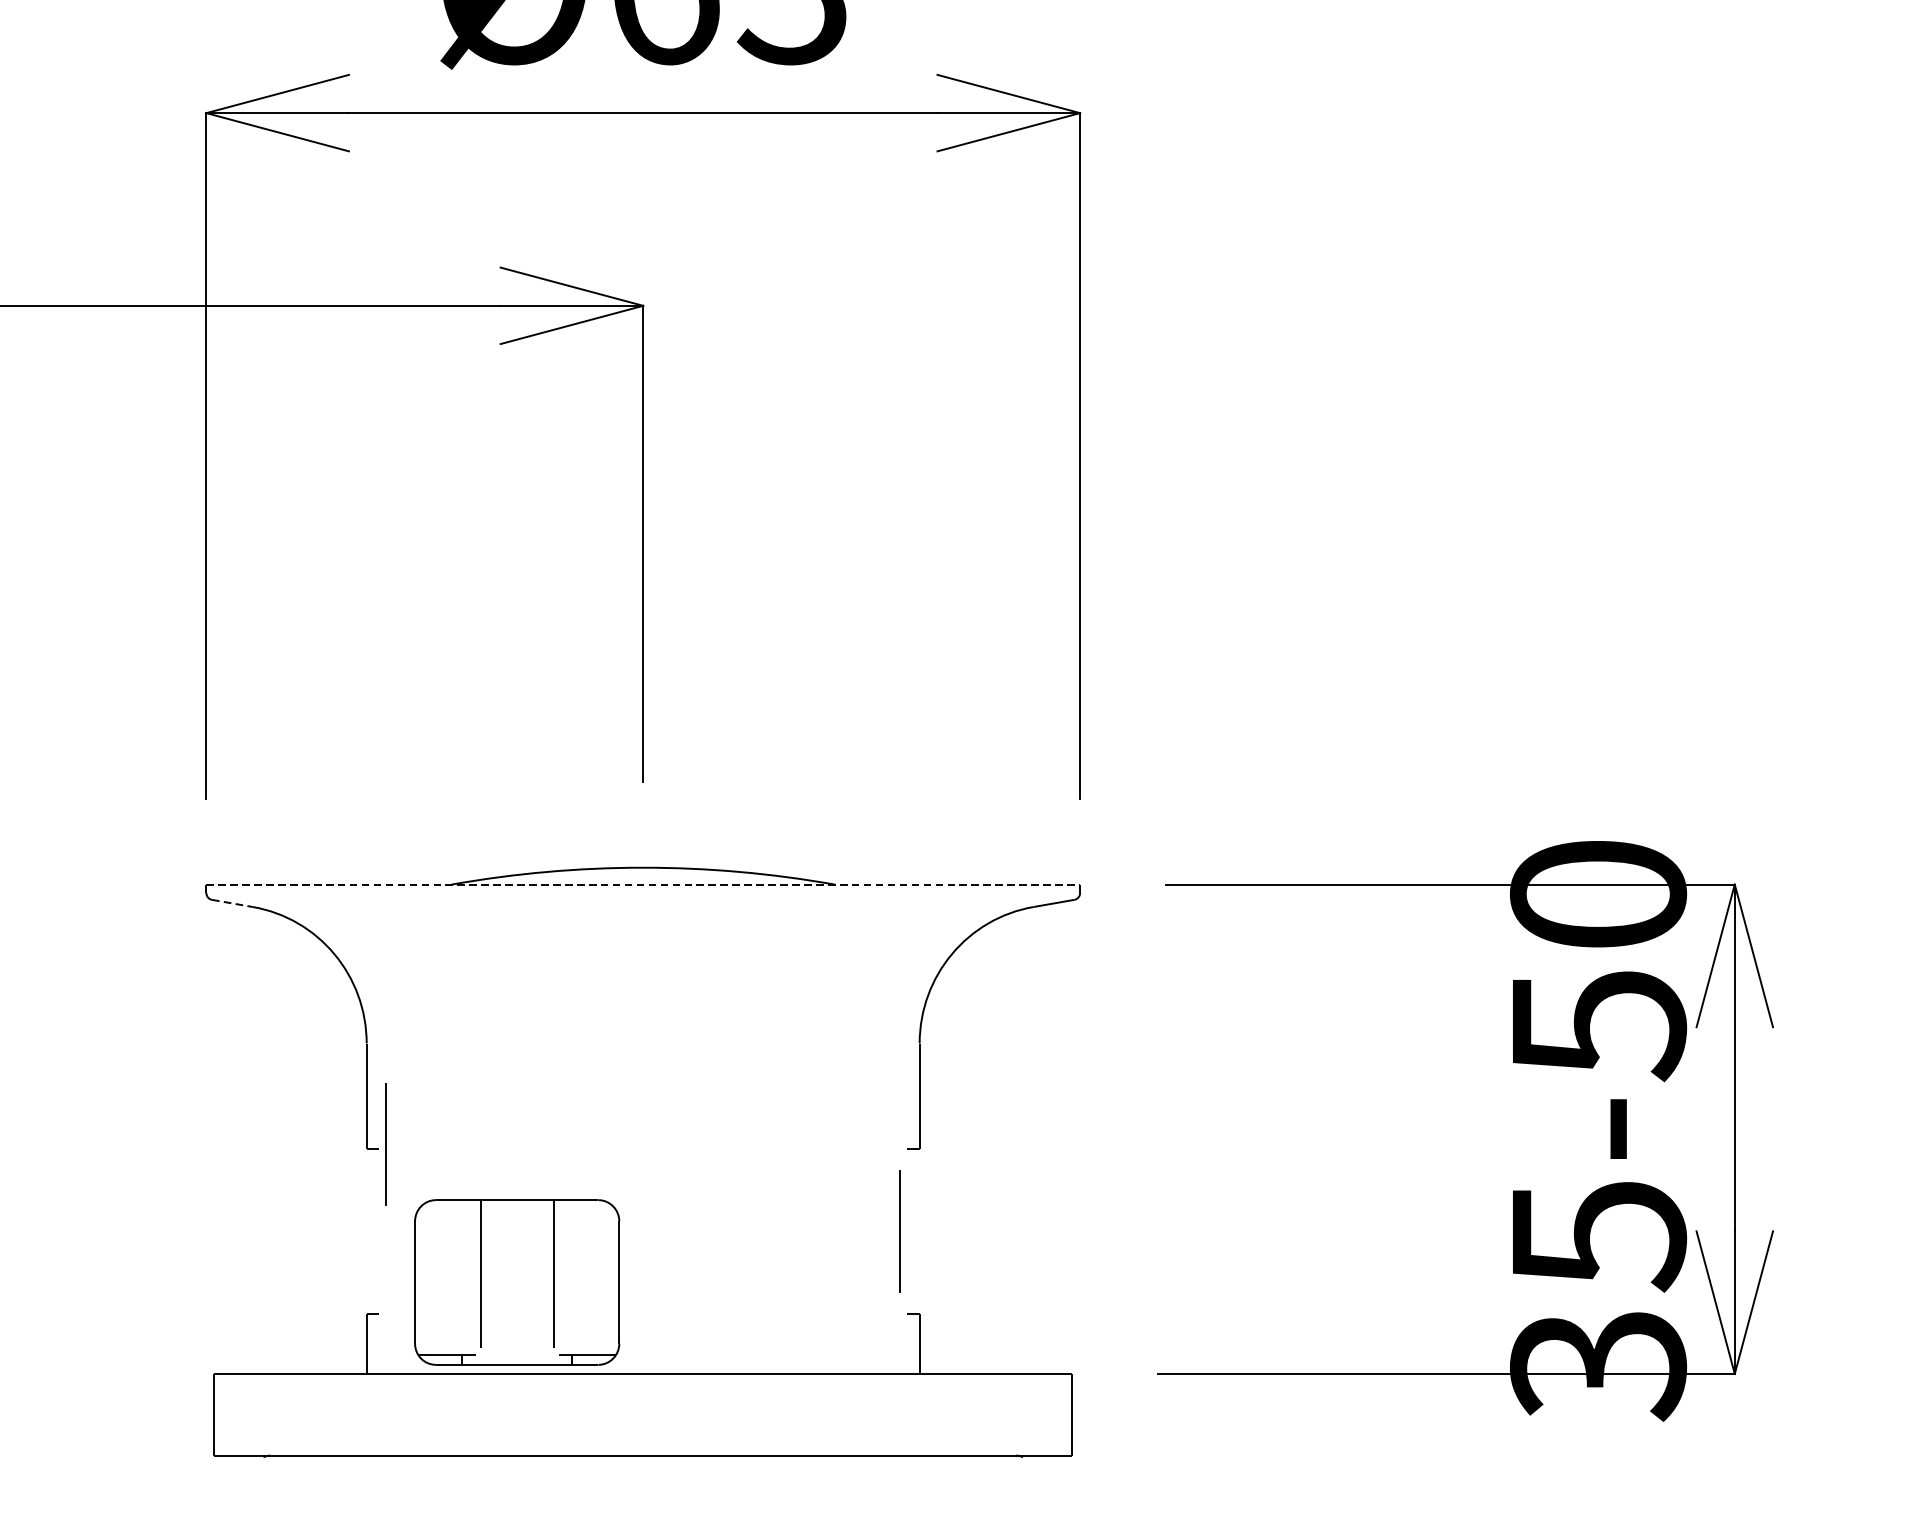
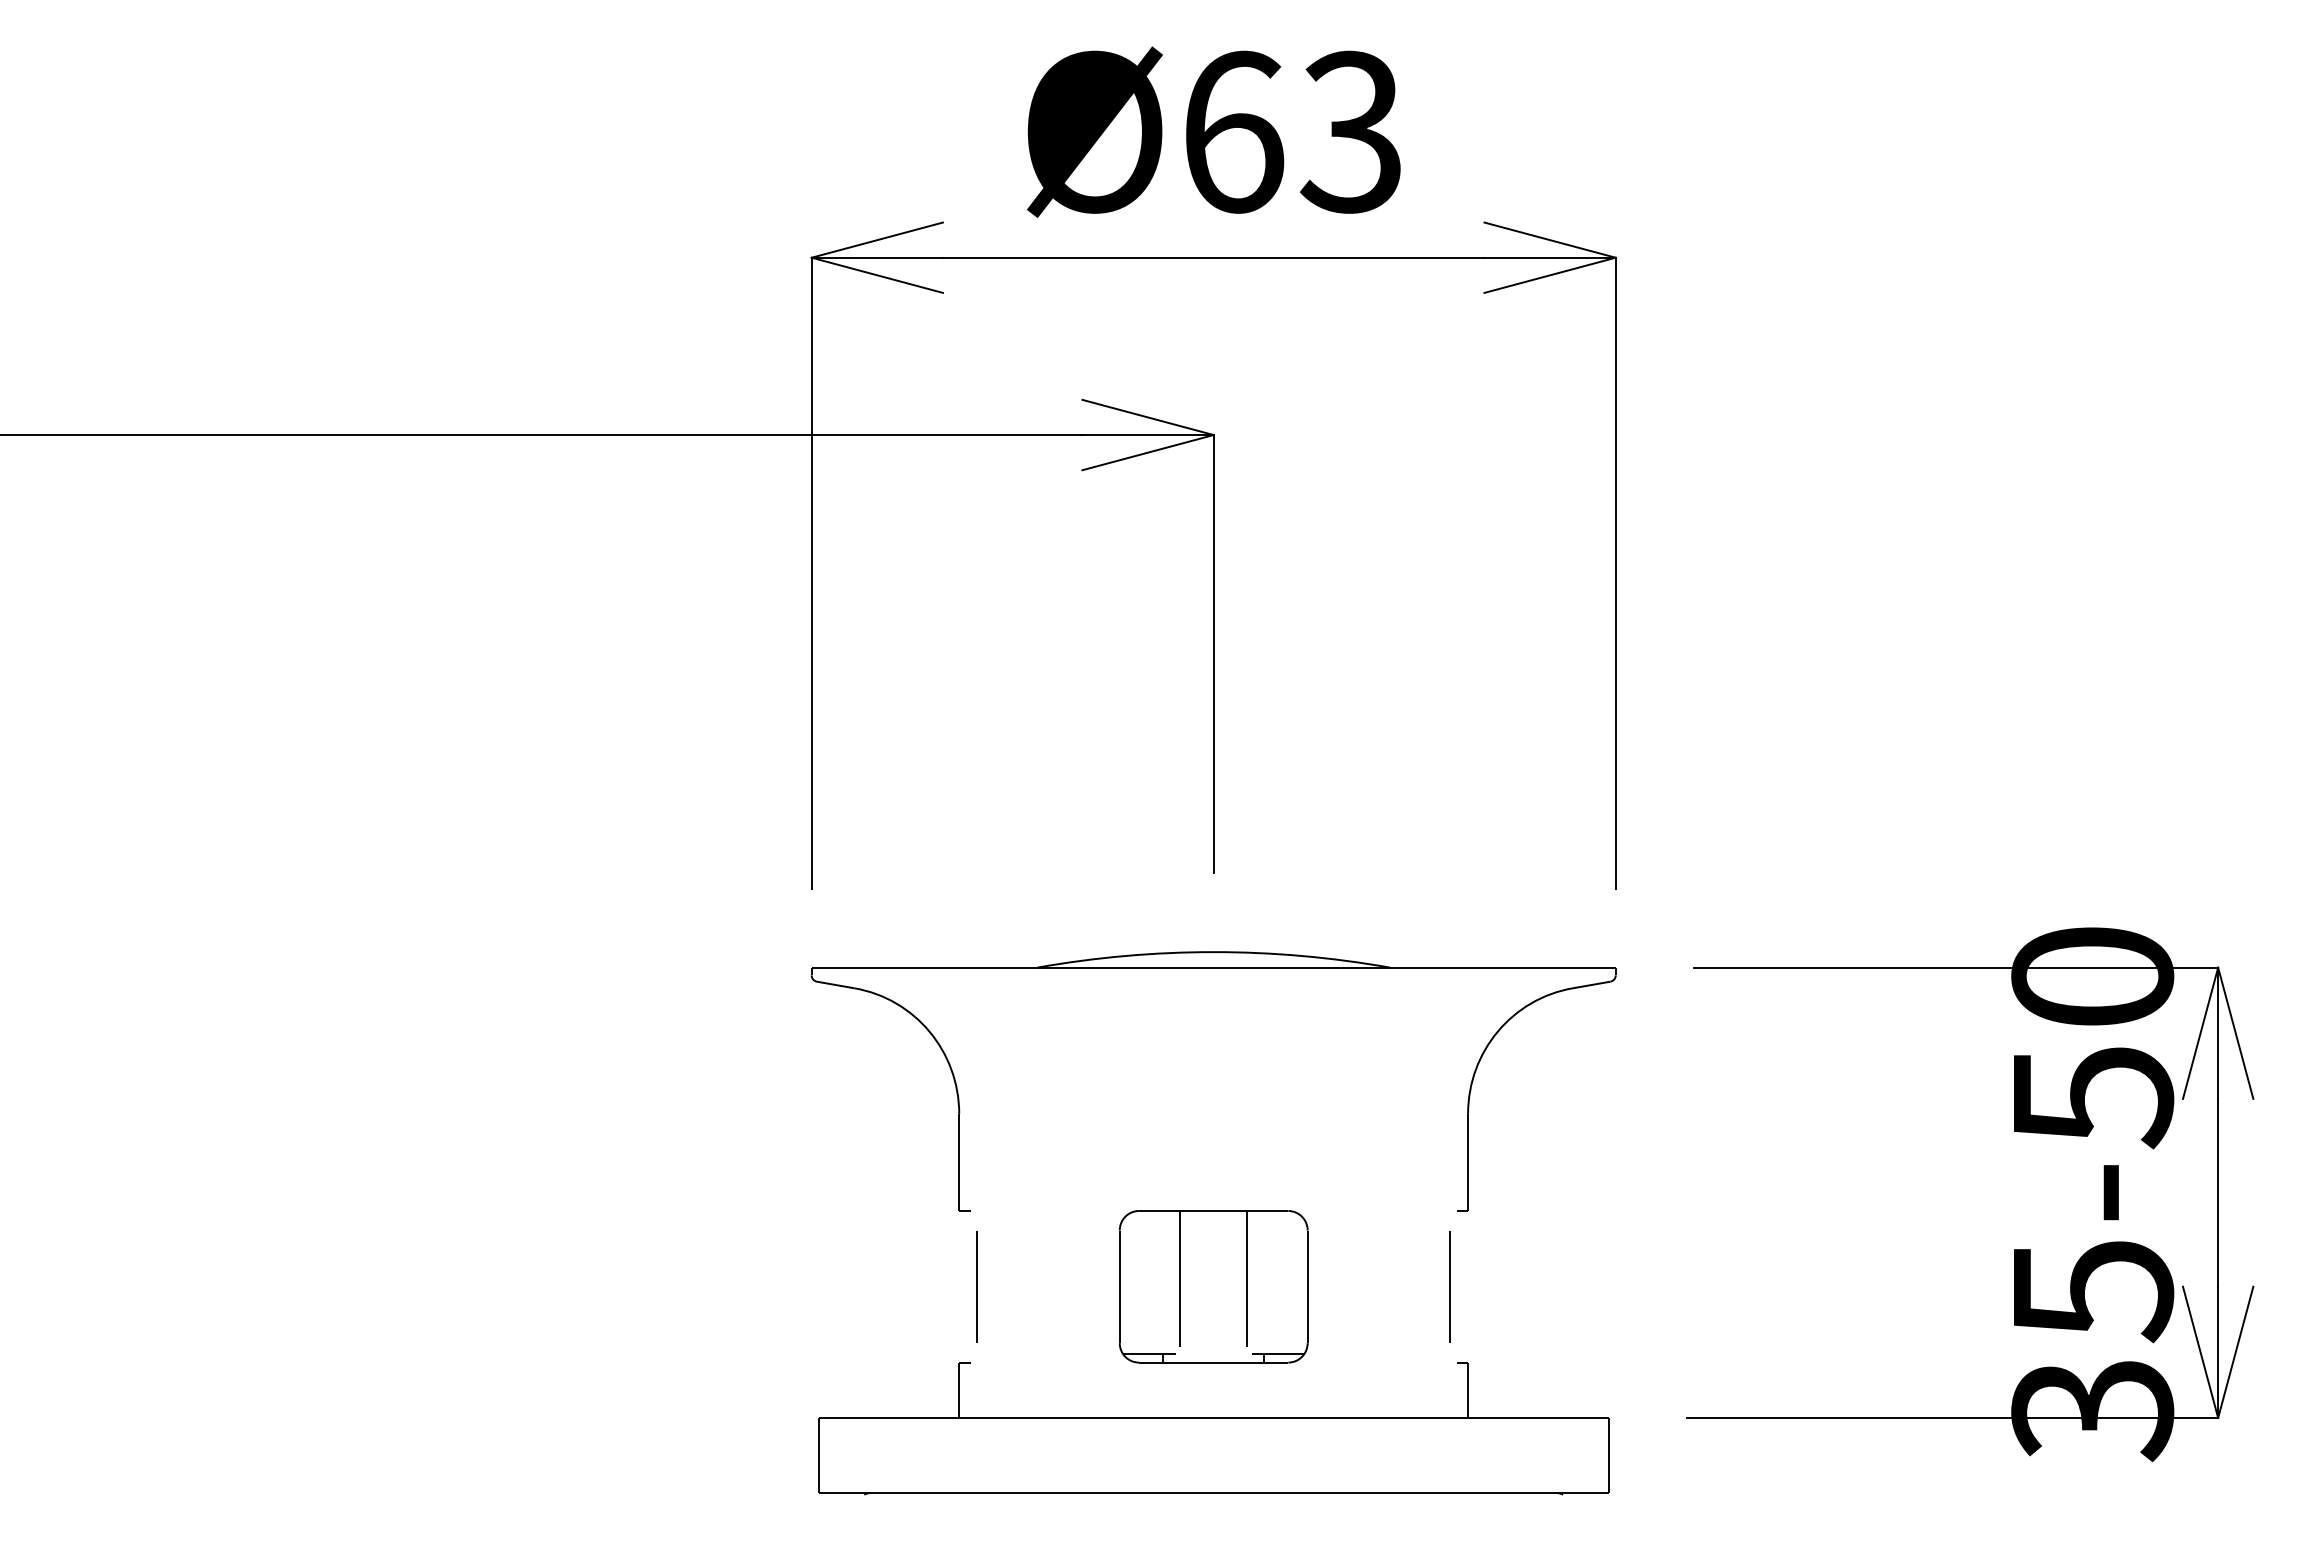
line: (644, 884) -> (1214, 967), dashed -> solid
line: (232, 902) -> (835, 984), dashed -> solid
line: (385, 1144) -> (976, 1286), moved
part: (516, 1282) -> (1213, 1286), moved

